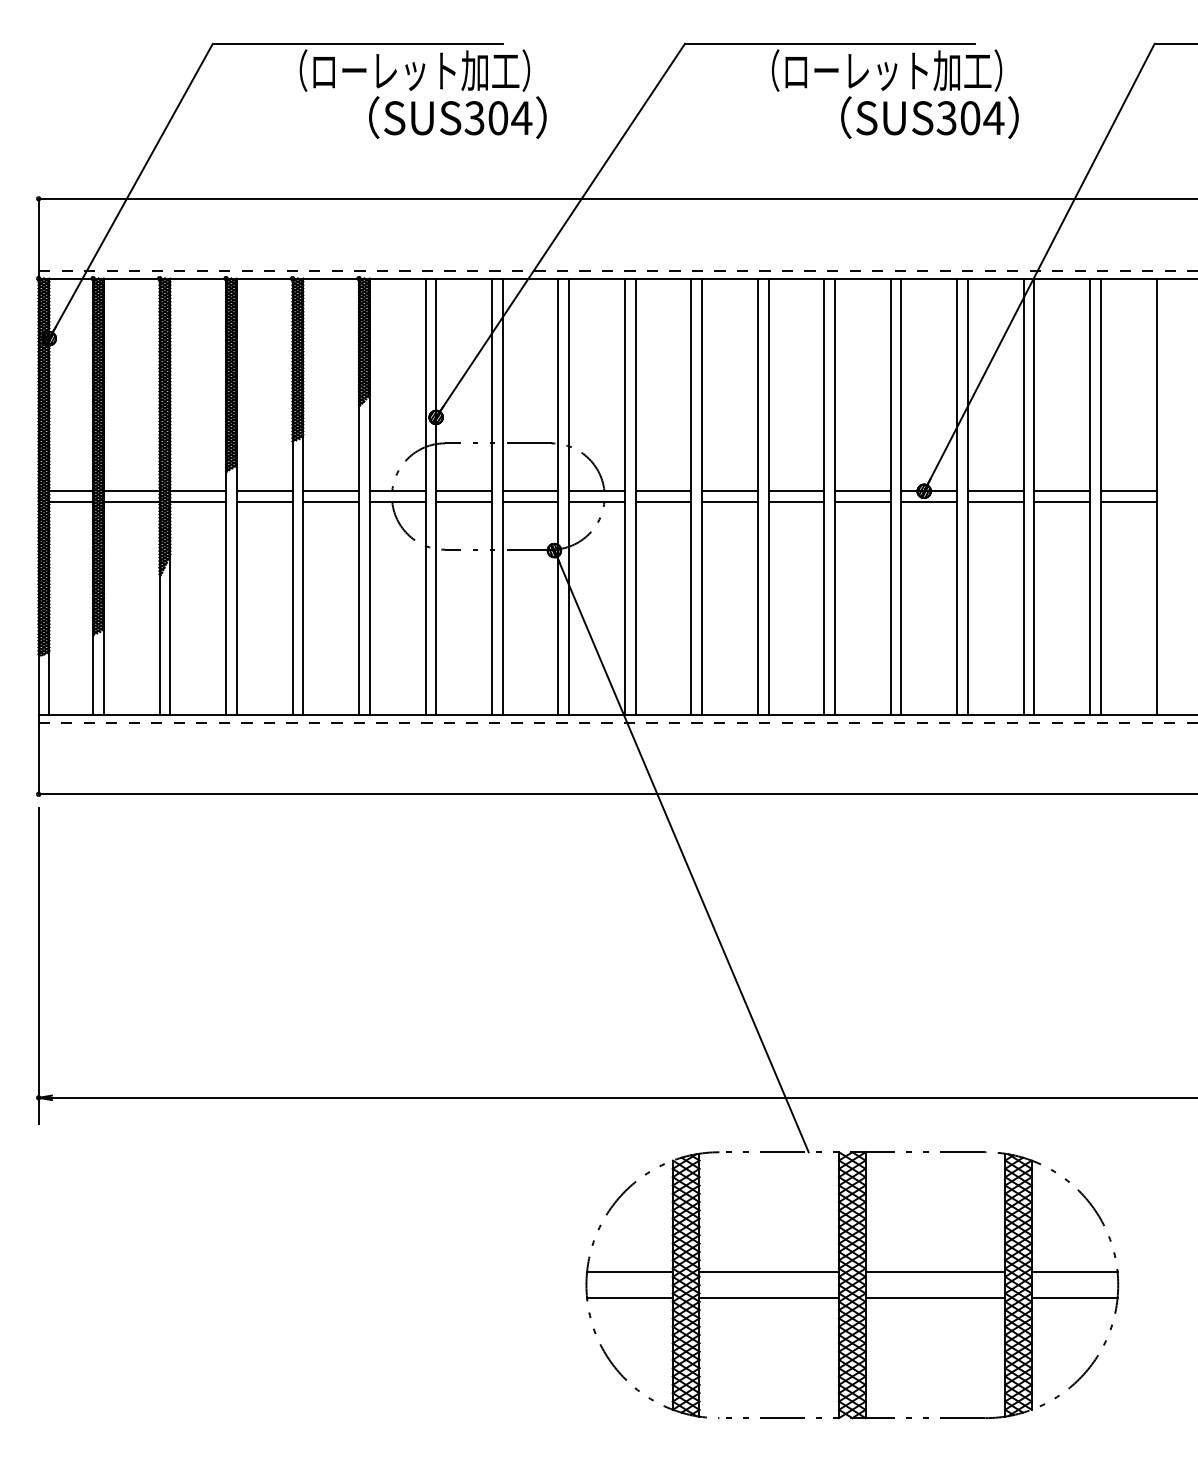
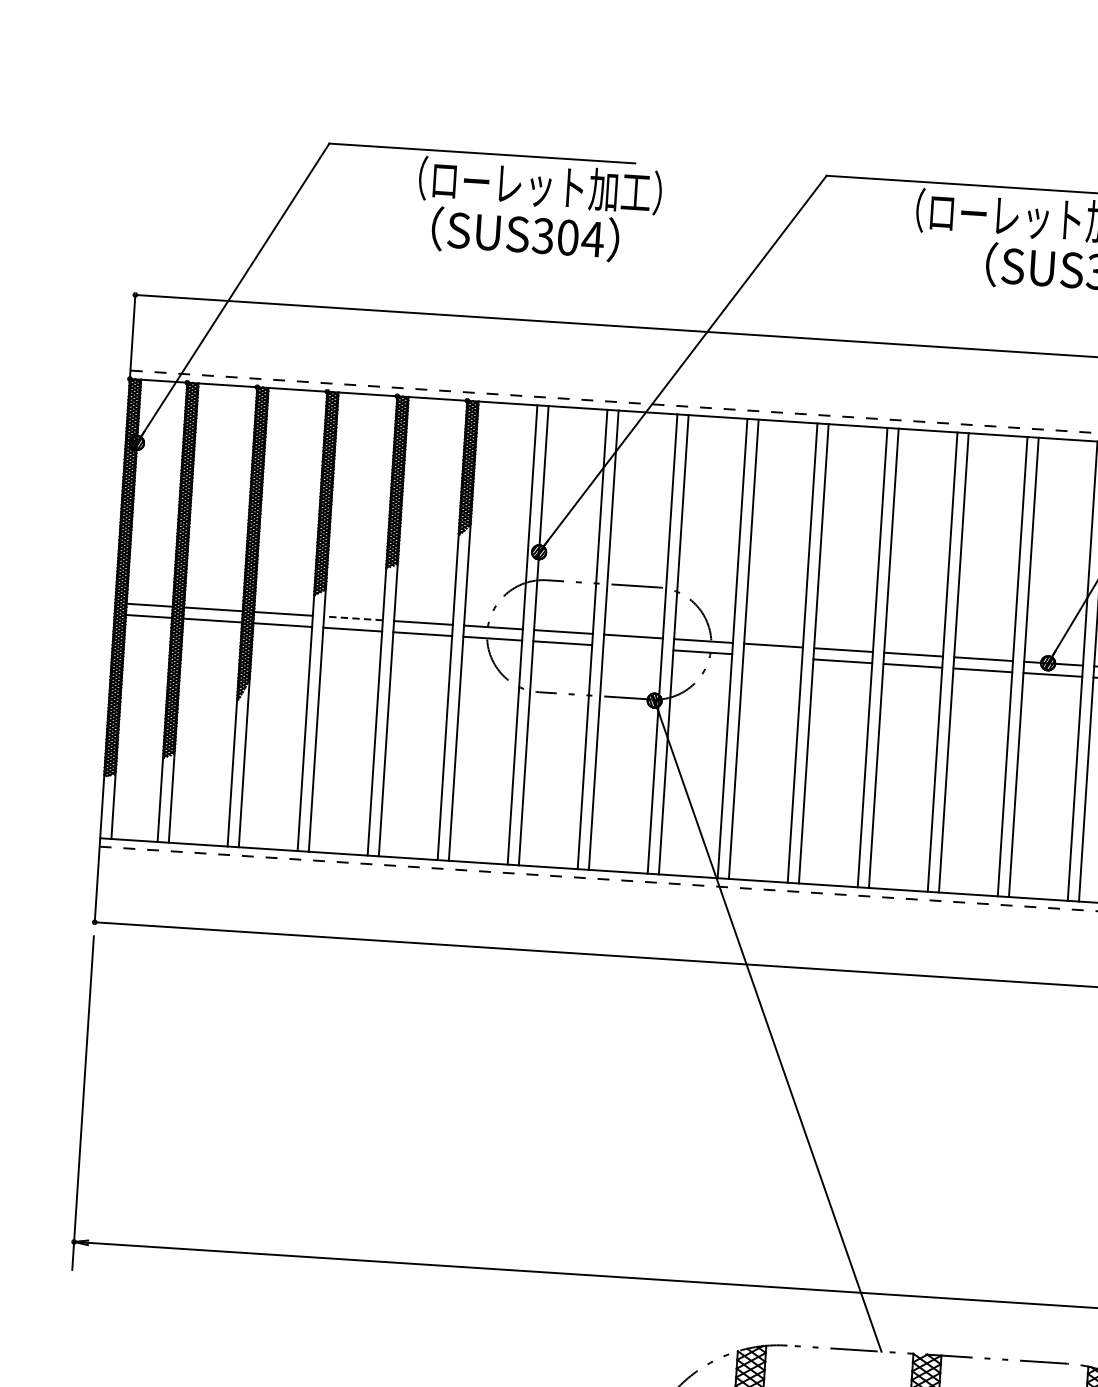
text: (457, 117) -> (525, 234), moved
line: (264, 491) -> (353, 618), solid -> dashed
line: (530, 501) -> (632, 647), removed
line: (663, 501) -> (772, 656), removed

